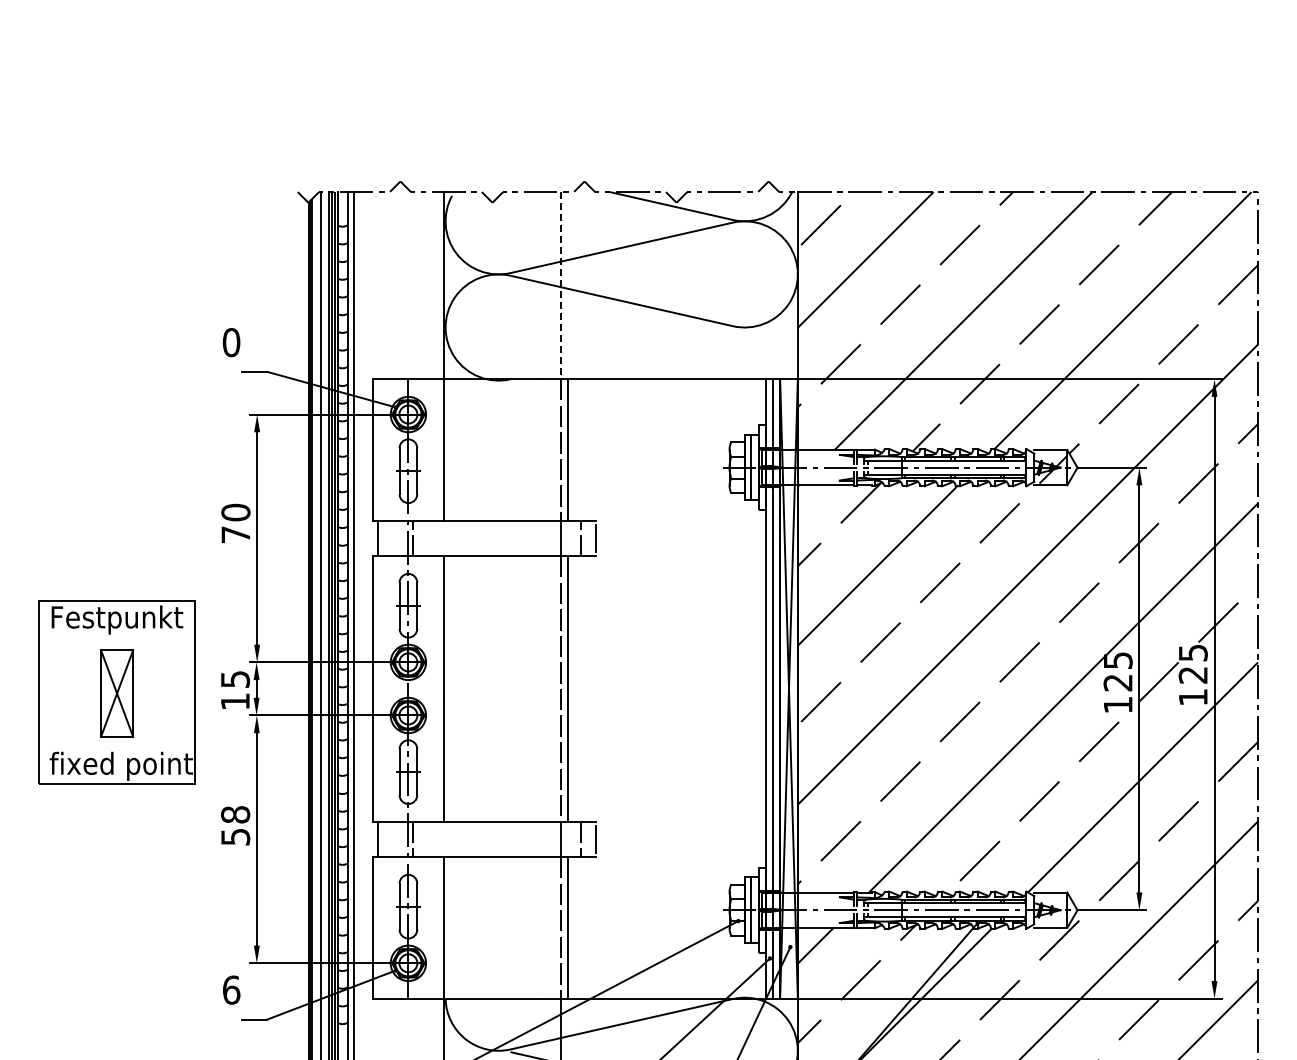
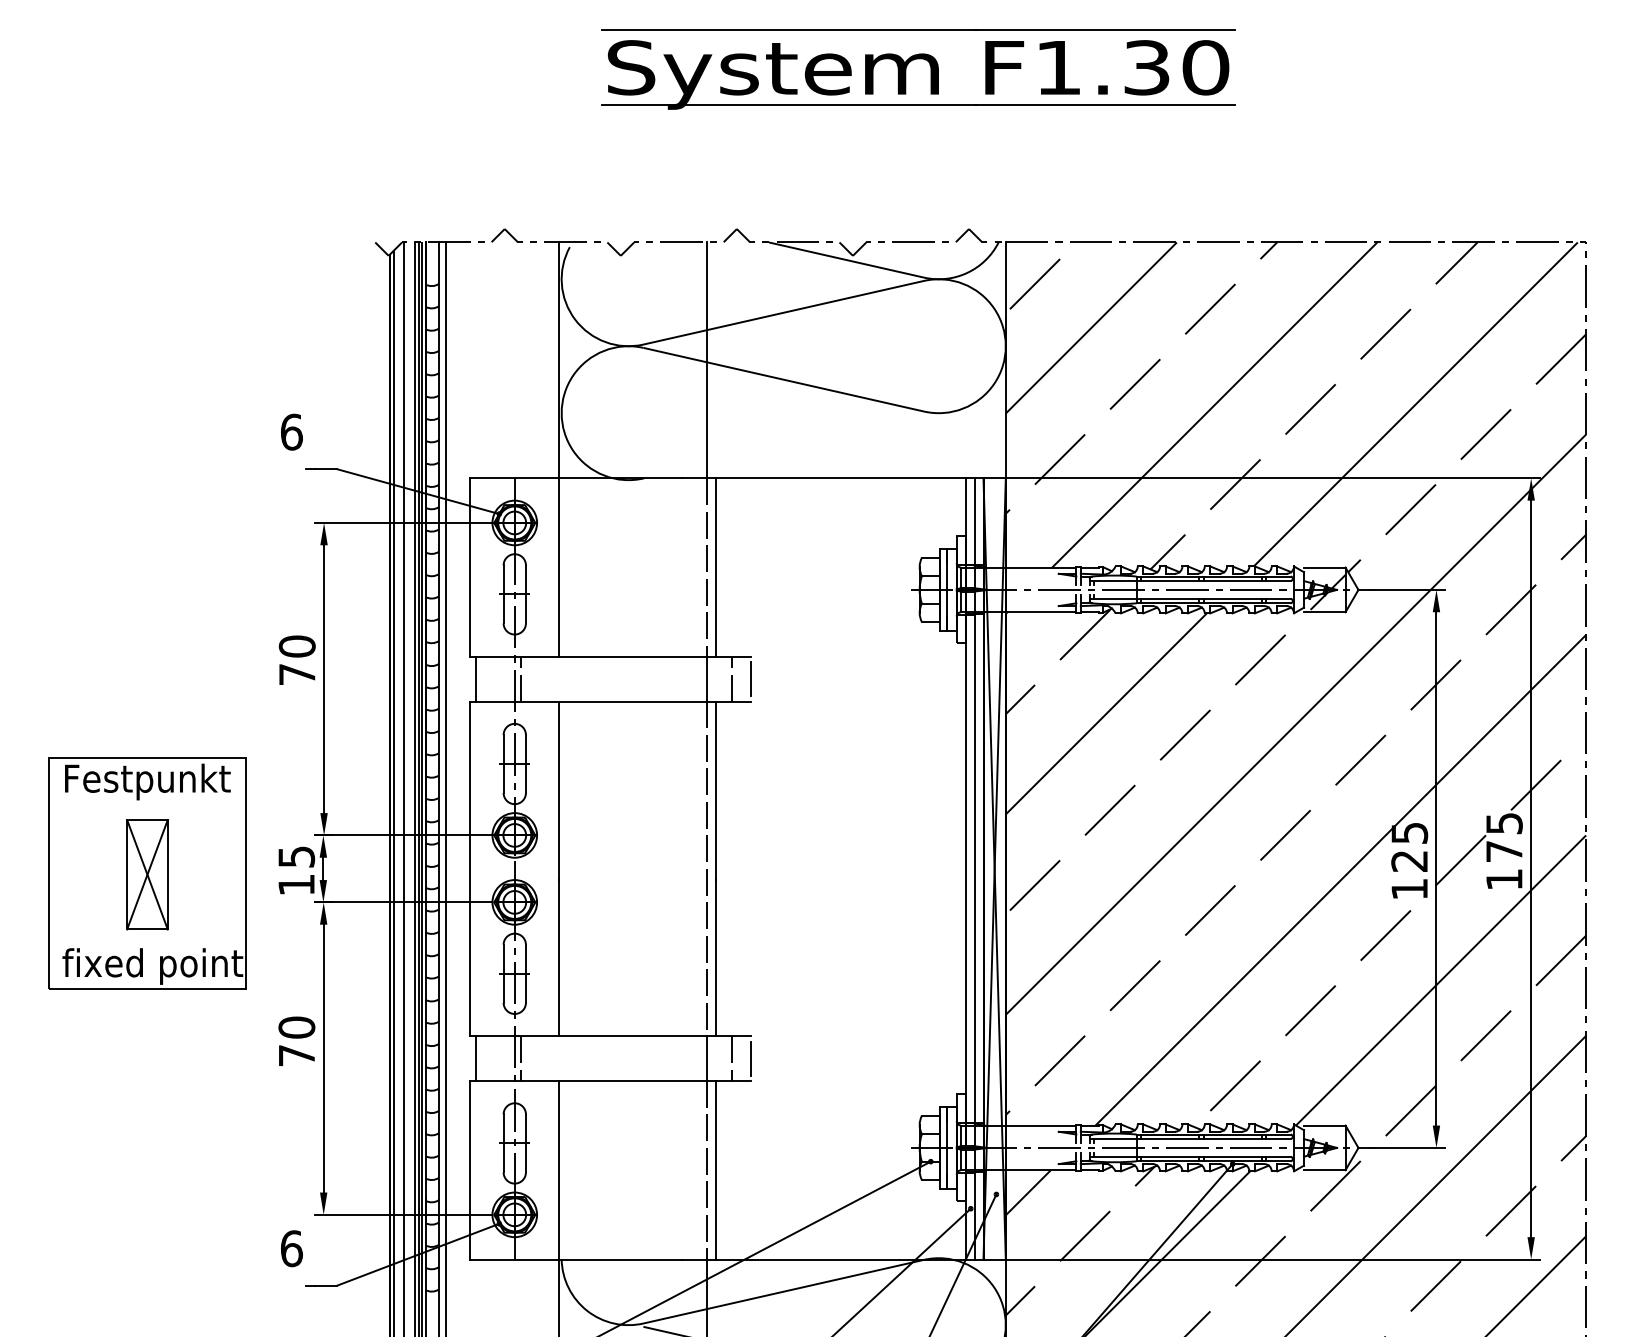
part: (726, 47) -> (915, 60), added
line: (560, 285) -> (706, 360), dashed -> solid
text: (231, 342) -> (291, 432), 0 -> 6
text: (1192, 675) -> (1503, 851), 125 -> 175
text: (235, 825) -> (296, 1041), 58 -> 70

